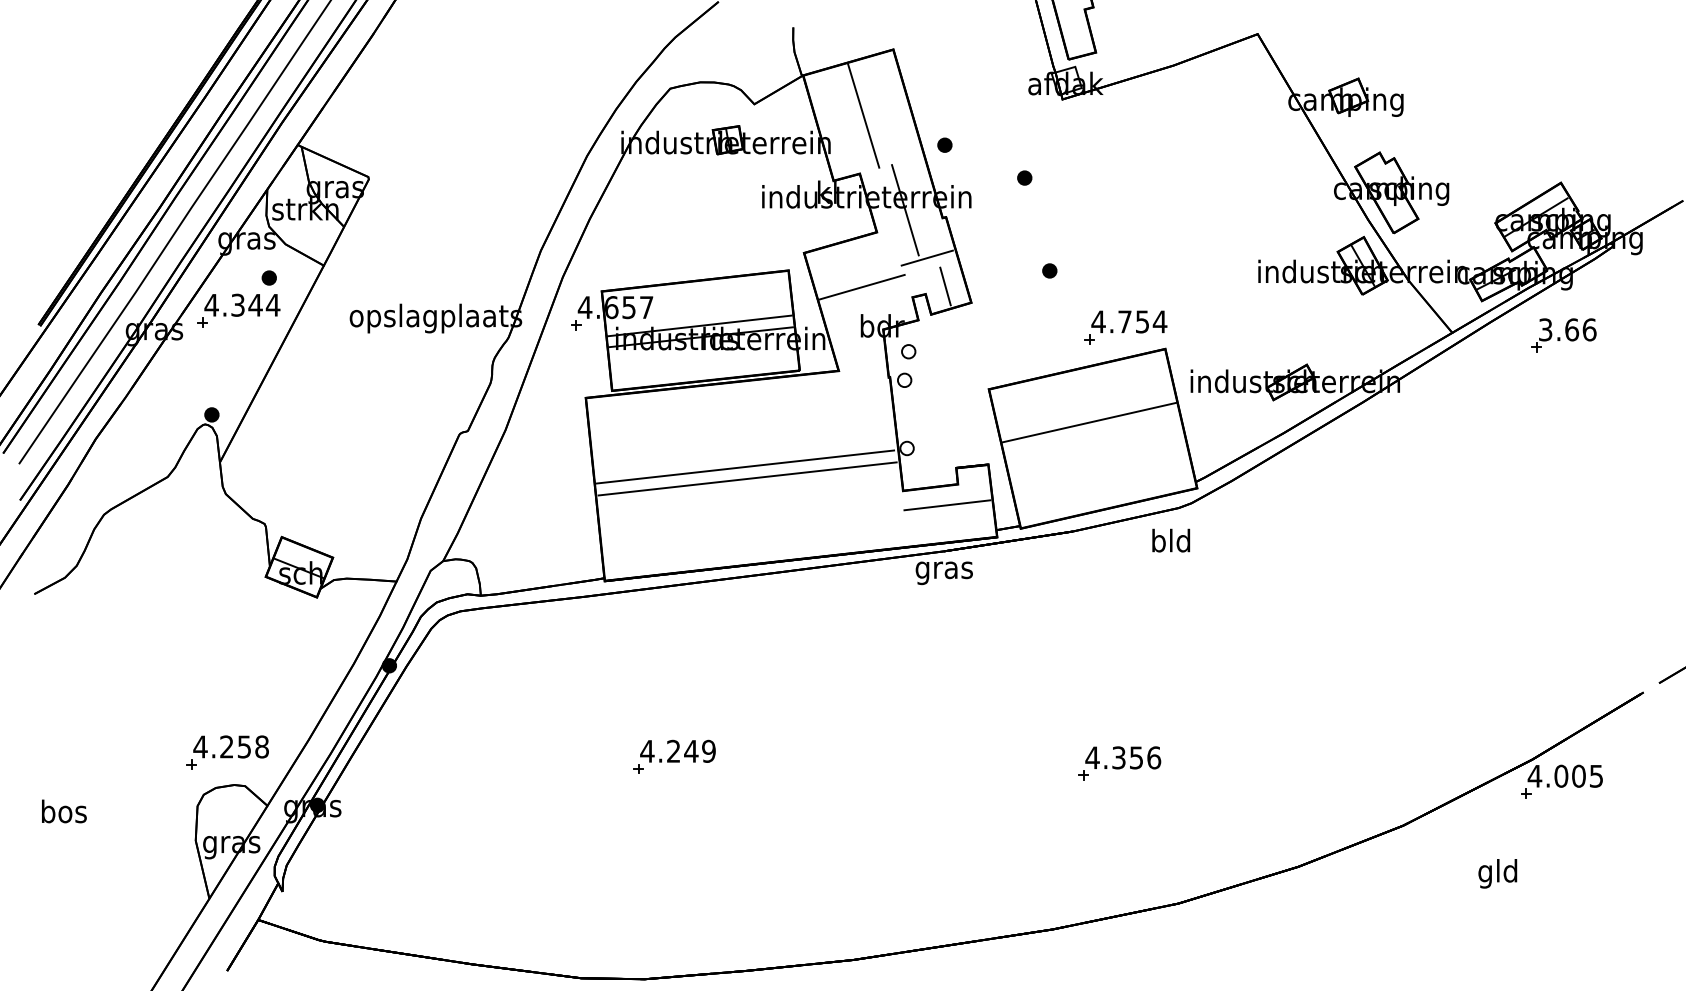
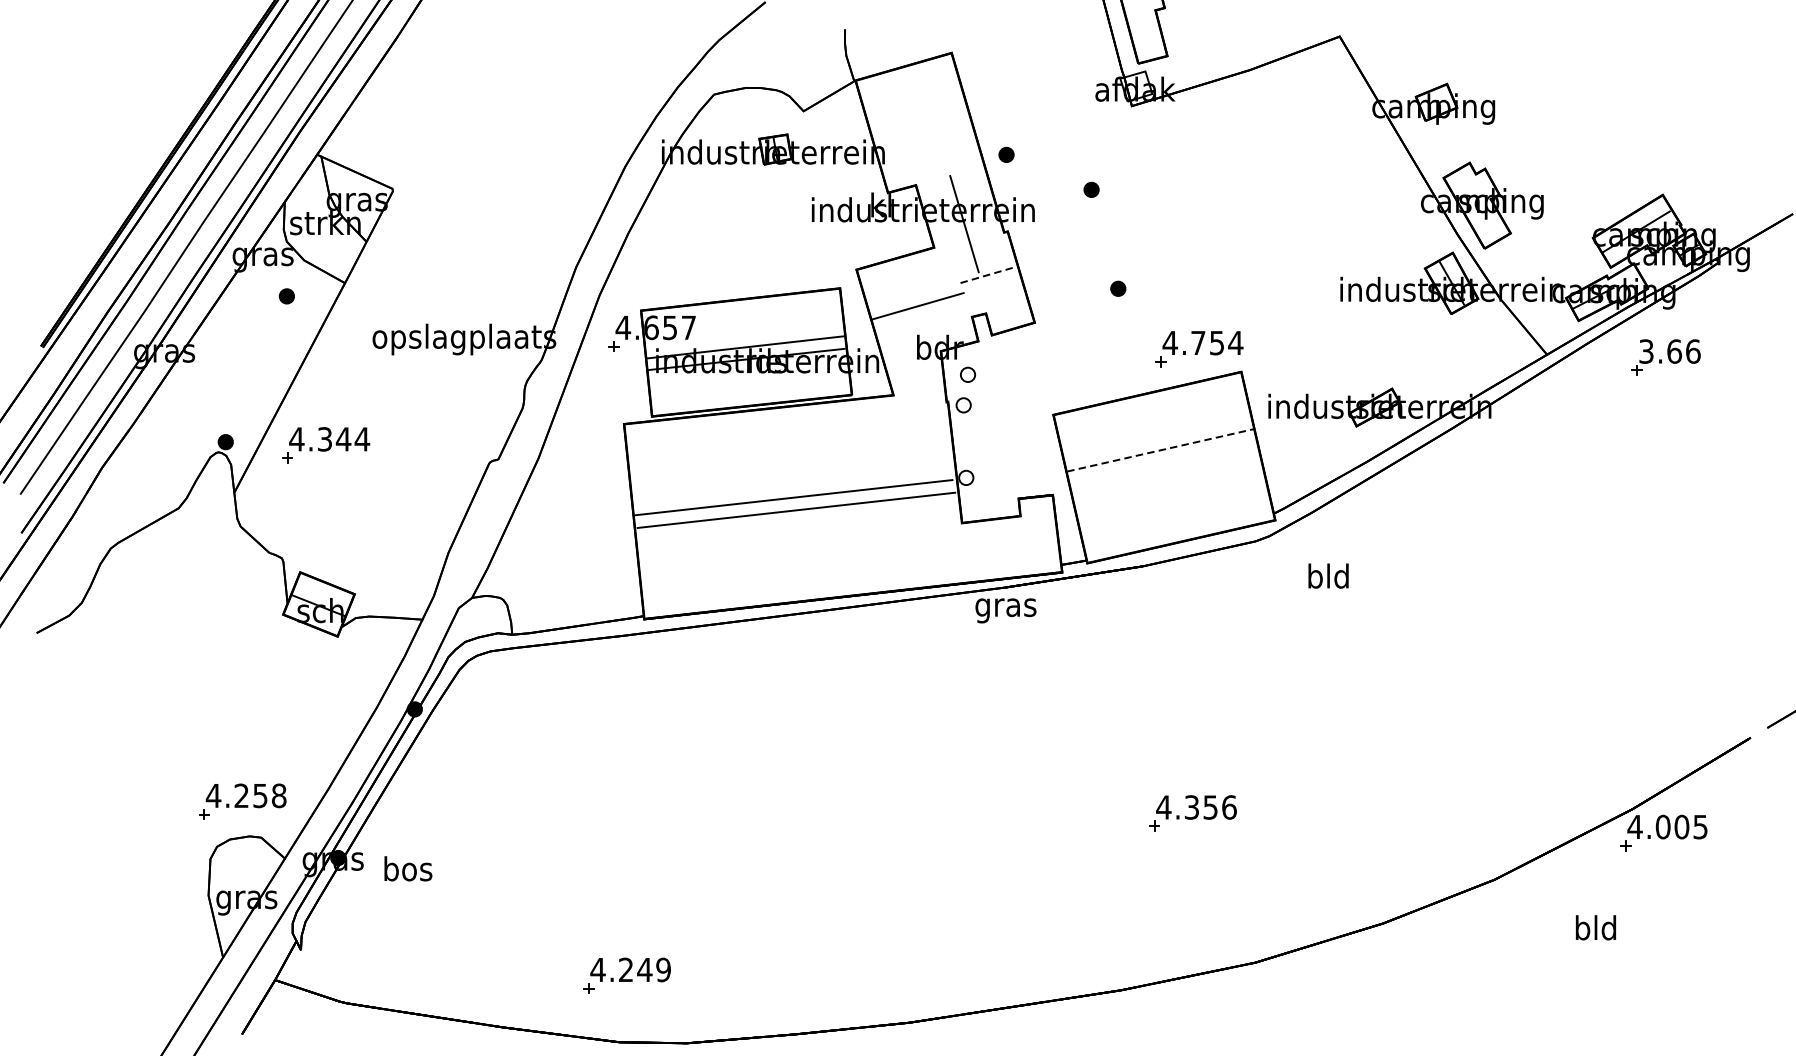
line: (863, 115) -> (919, 123), removed
line: (927, 258) -> (988, 275), solid -> dashed
line: (945, 286) -> (1007, 305), removed
part: (238, 310) -> (325, 444), moved
line: (1089, 422) -> (1160, 450), solid -> dashed
line: (947, 505) -> (1009, 538), removed
text: (1171, 540) -> (1328, 575), moved
part: (674, 756) -> (626, 975), moved
text: (64, 811) -> (408, 868), moved
text: (1485, 873) -> (1582, 930), gld -> bld

